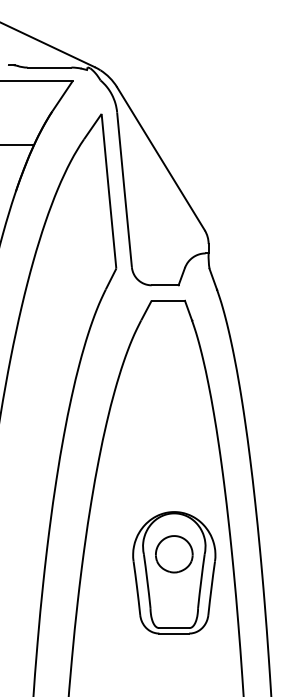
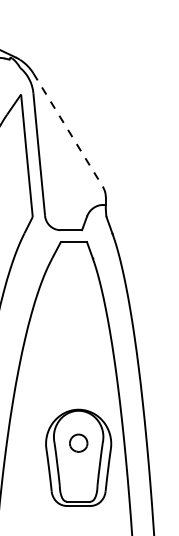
line: (160, 158) -> (67, 129), solid -> dashed
part: (174, 554) -> (78, 443), size x0.6

